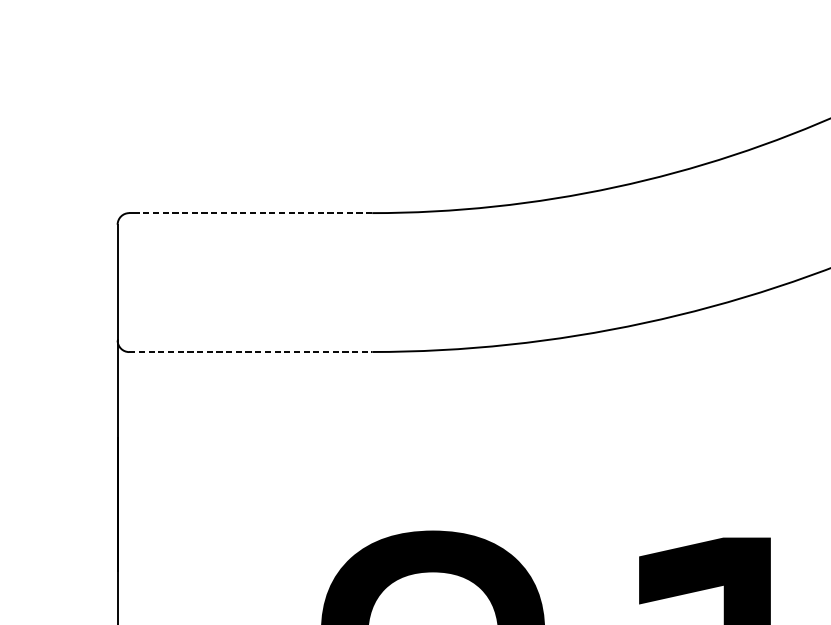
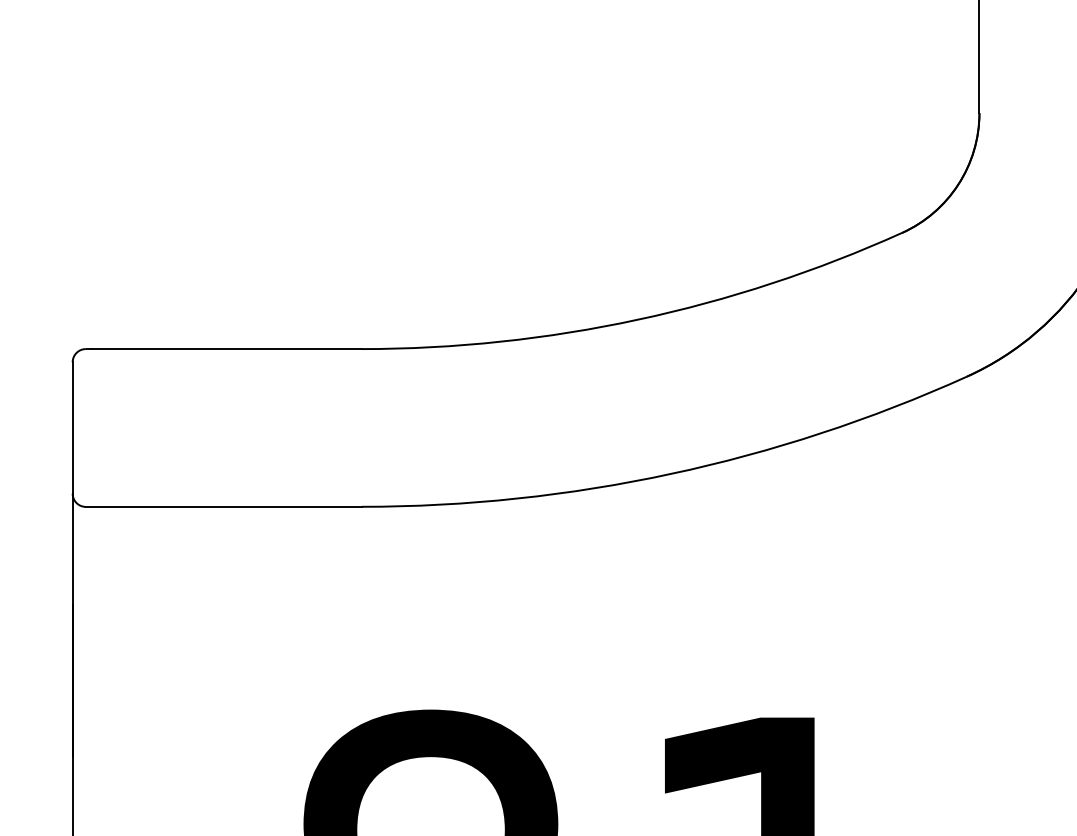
line: (253, 213) -> (227, 349), dashed -> solid
line: (250, 351) -> (223, 506), dashed -> solid

